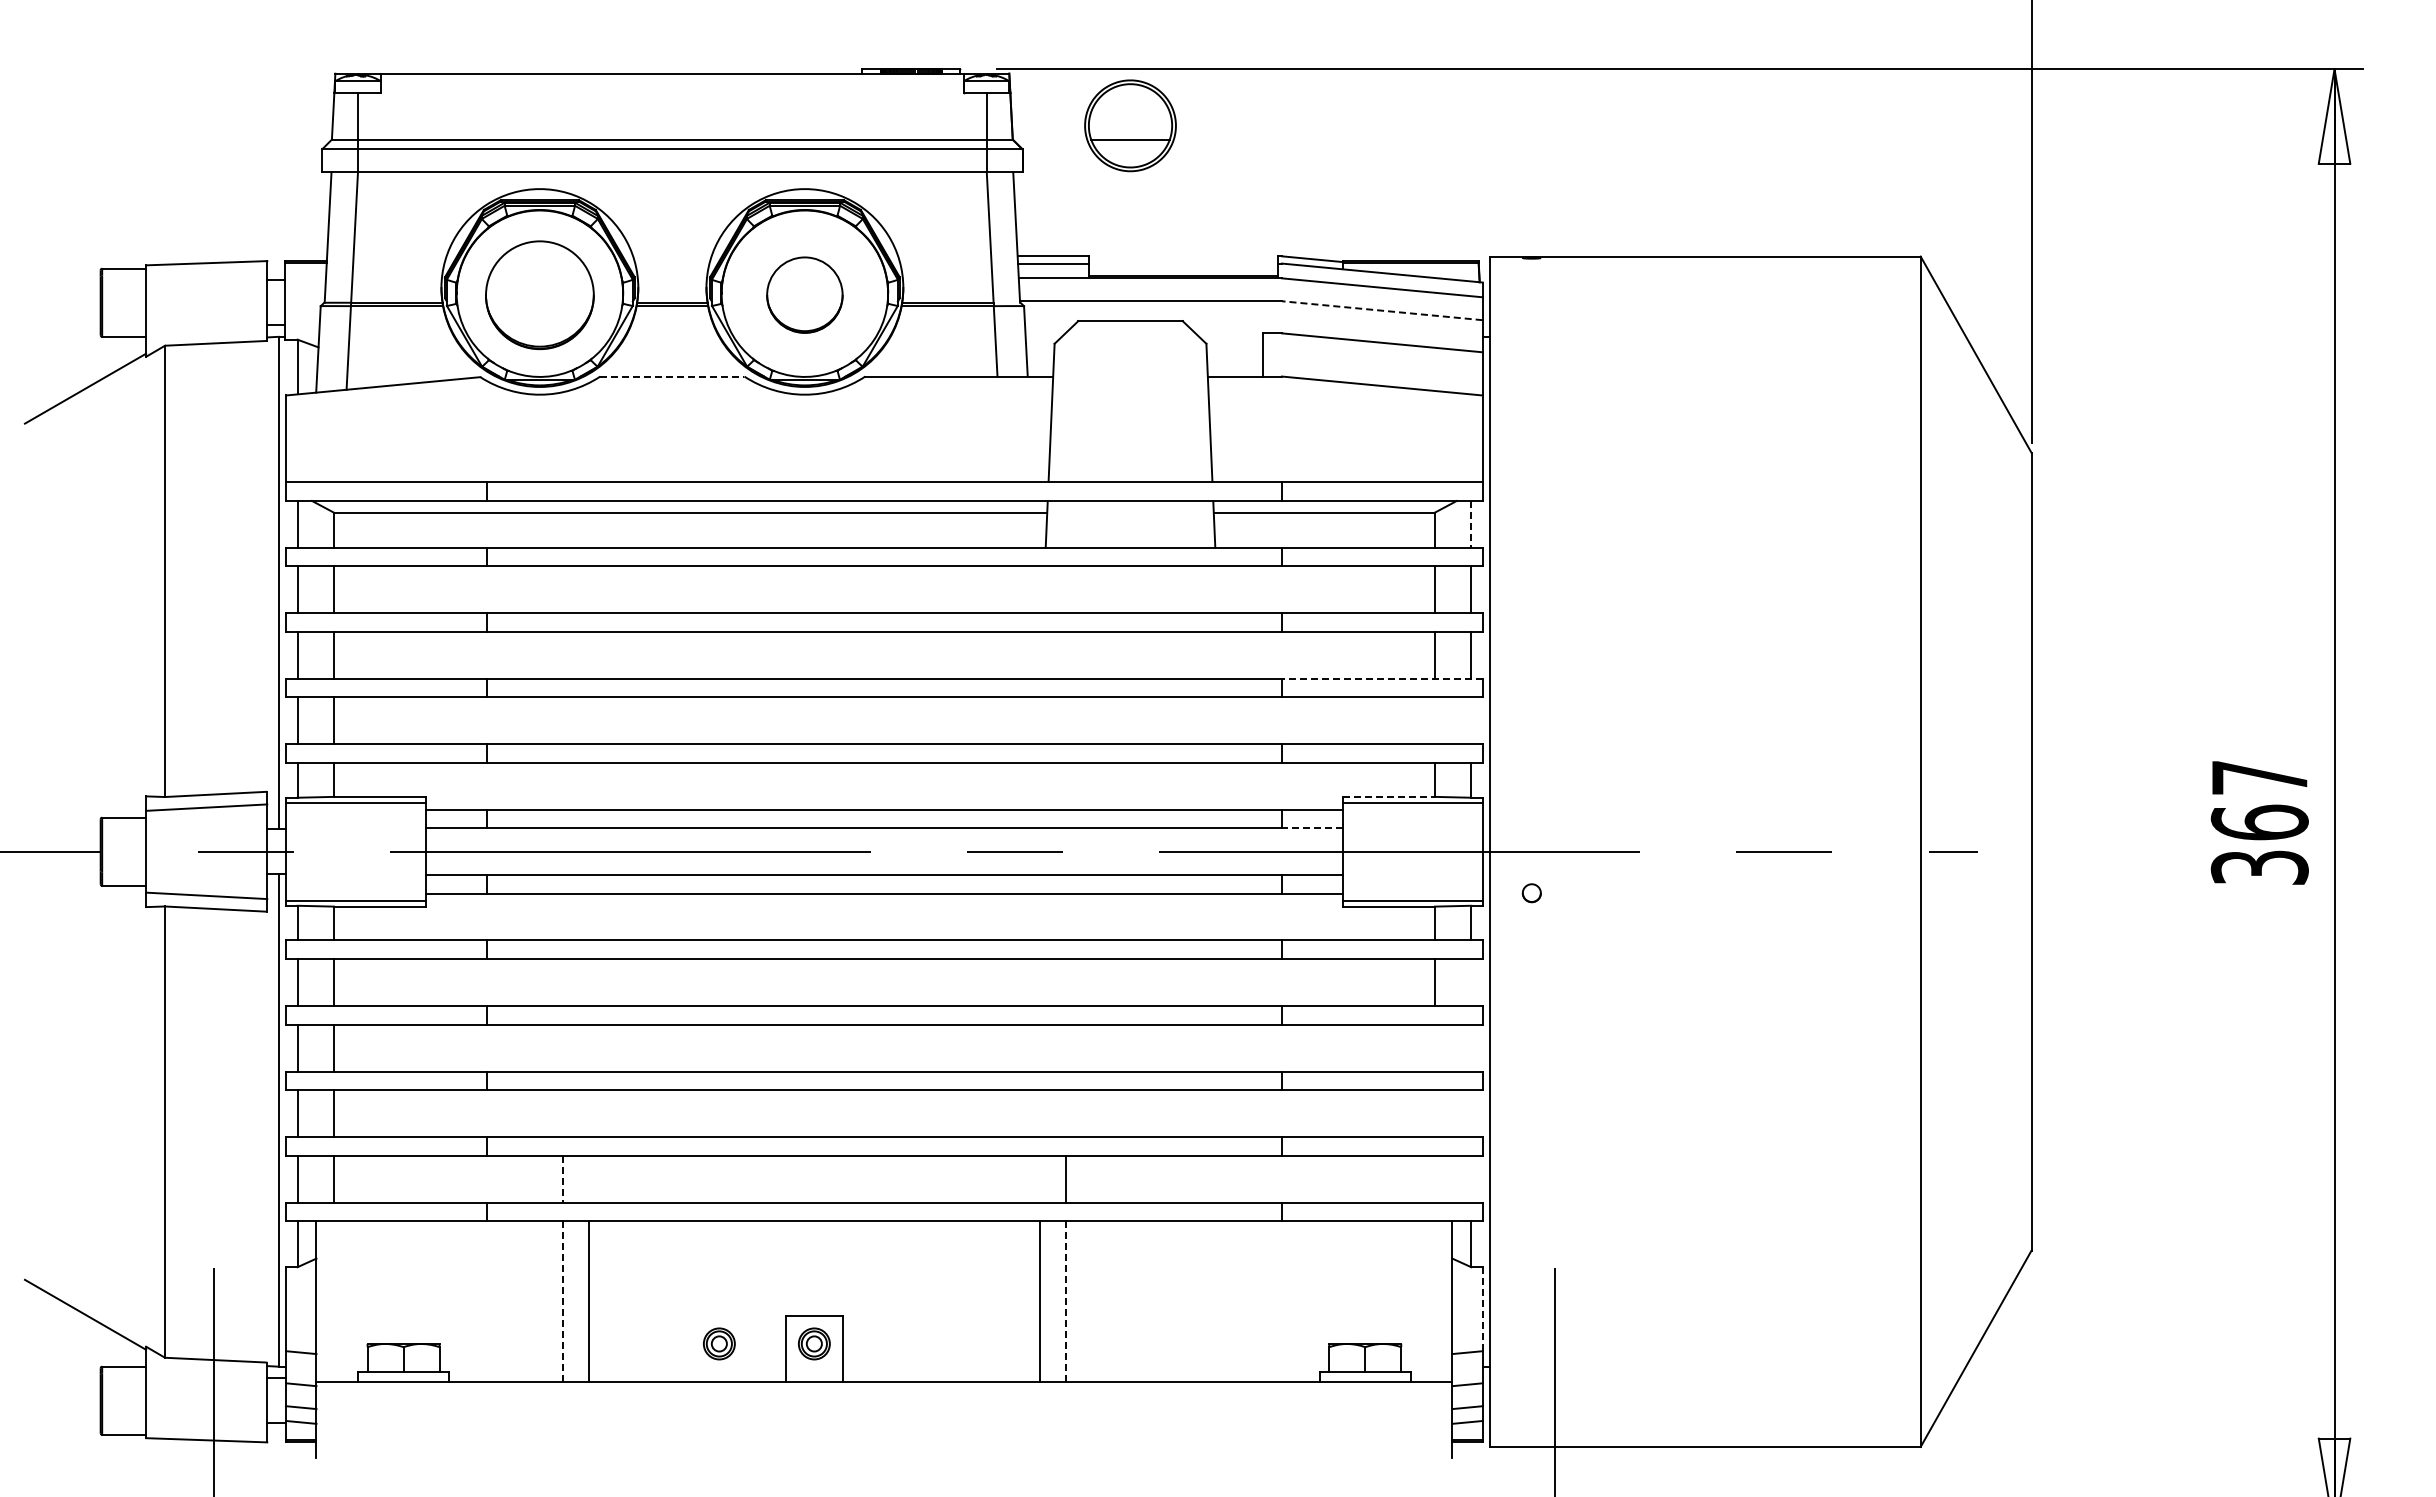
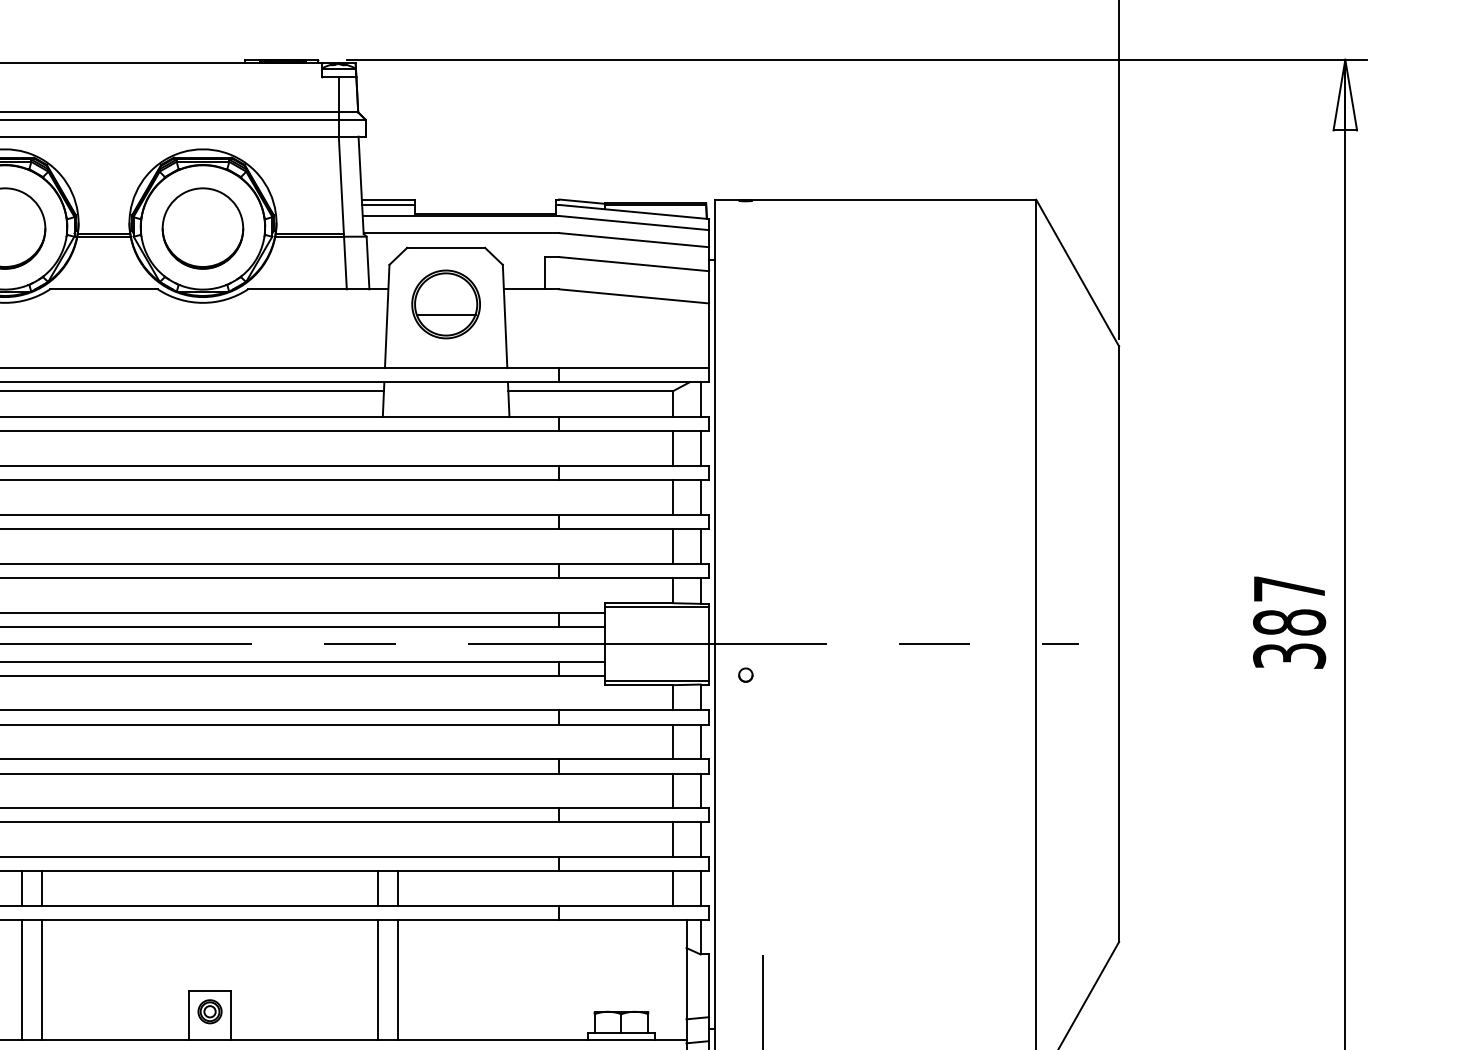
part: (1130, 125) -> (446, 304), moved
part: (804, 294) -> (202, 228), size x1.43
line: (1382, 310) -> (634, 239), dashed -> solid
line: (672, 376) -> (104, 289), dashed -> solid
line: (1471, 524) -> (700, 399), dashed -> solid
line: (1381, 678) -> (633, 514), dashed -> solid
line: (1434, 720) -> (673, 546), added
line: (1471, 720) -> (700, 546), added
line: (1389, 796) -> (639, 602), dashed -> solid
text: (2259, 822) -> (1289, 622), 367 -> 387
line: (1311, 828) -> (581, 626), dashed -> solid
line: (1471, 982) -> (700, 741), added
line: (1434, 1047) -> (673, 790), added
line: (1471, 1047) -> (700, 790), added
line: (1434, 1113) -> (673, 839), added
line: (1471, 1113) -> (700, 839), added
line: (589, 1178) -> (42, 888), added
line: (1039, 1178) -> (378, 888), added
line: (1434, 1178) -> (673, 888), added
line: (1471, 1178) -> (700, 888), added
line: (562, 1179) -> (21, 888), dashed -> solid
line: (562, 1301) -> (21, 980), dashed -> solid
line: (1066, 1302) -> (398, 980), dashed -> solid
line: (1482, 1309) -> (709, 986), dashed -> solid
part: (719, 1343) -> (139, 1011), removed

